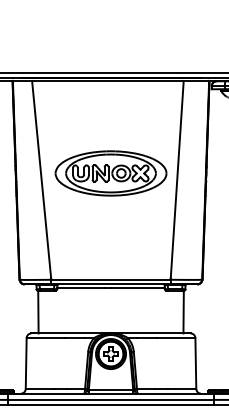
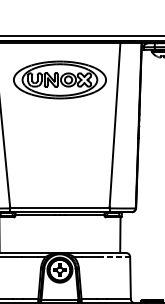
part: (110, 173) -> (59, 80), moved
line: (176, 338) -> (114, 257), solid -> dashed

